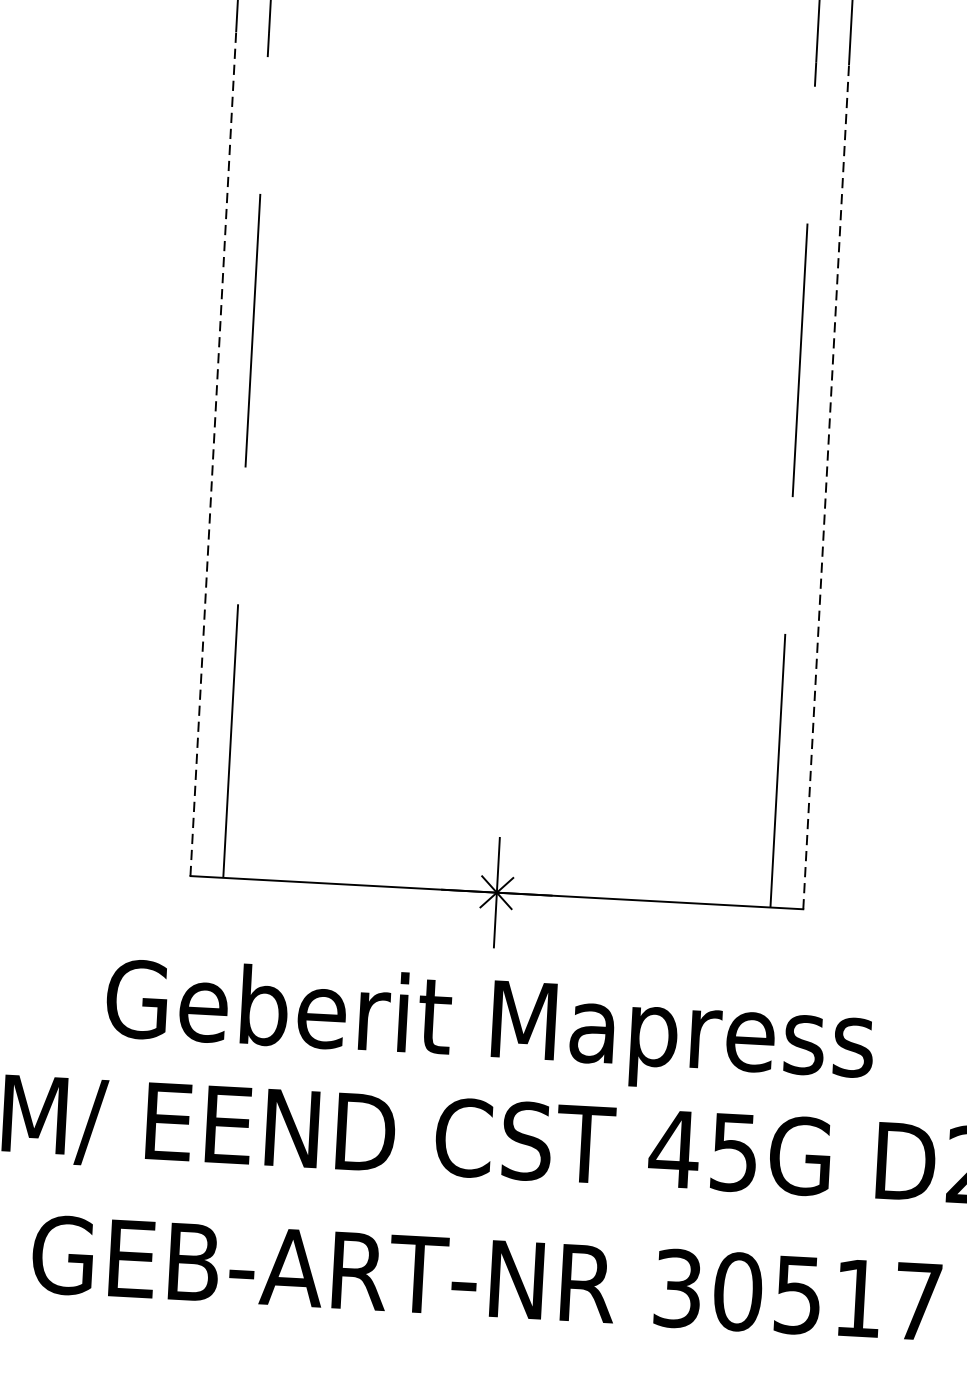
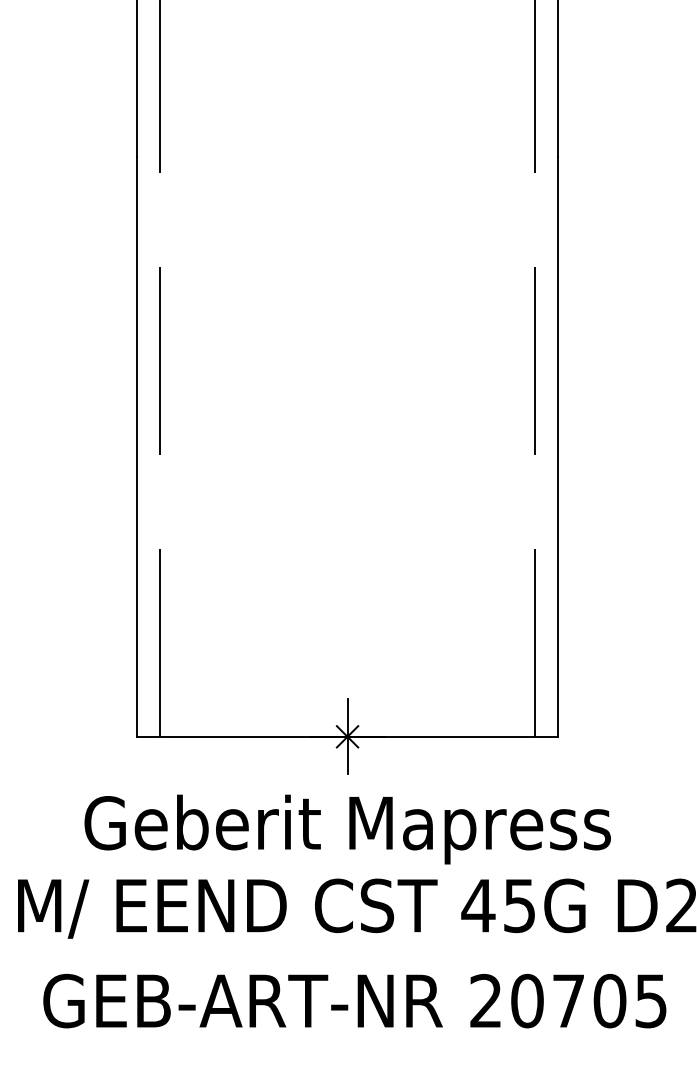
line: (213, 453) -> (137, 446), dashed -> solid
line: (825, 486) -> (557, 446), dashed -> solid
text: (797, 1294) -> (568, 1000), 30517 -> 20705

